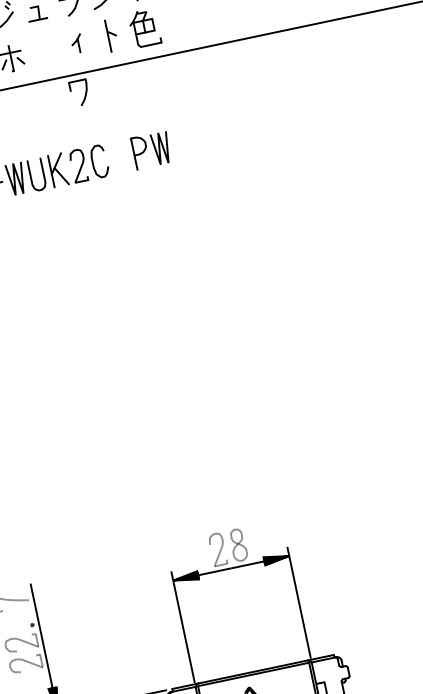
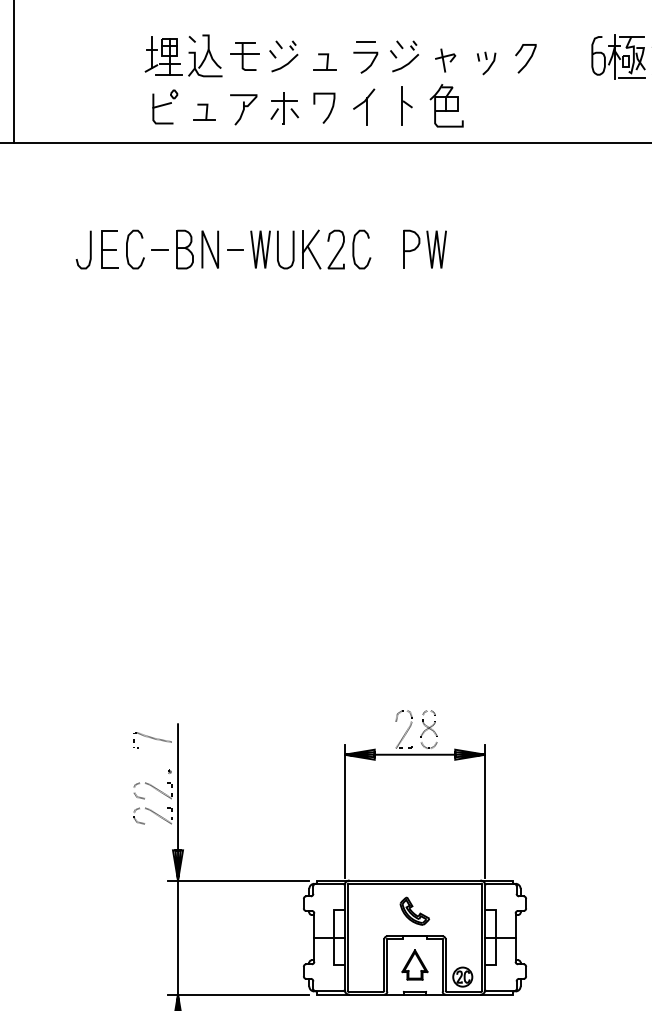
part: (77, 43) -> (364, 106), size x1.67
curve: (85, 93) -> (330, 109), moved

